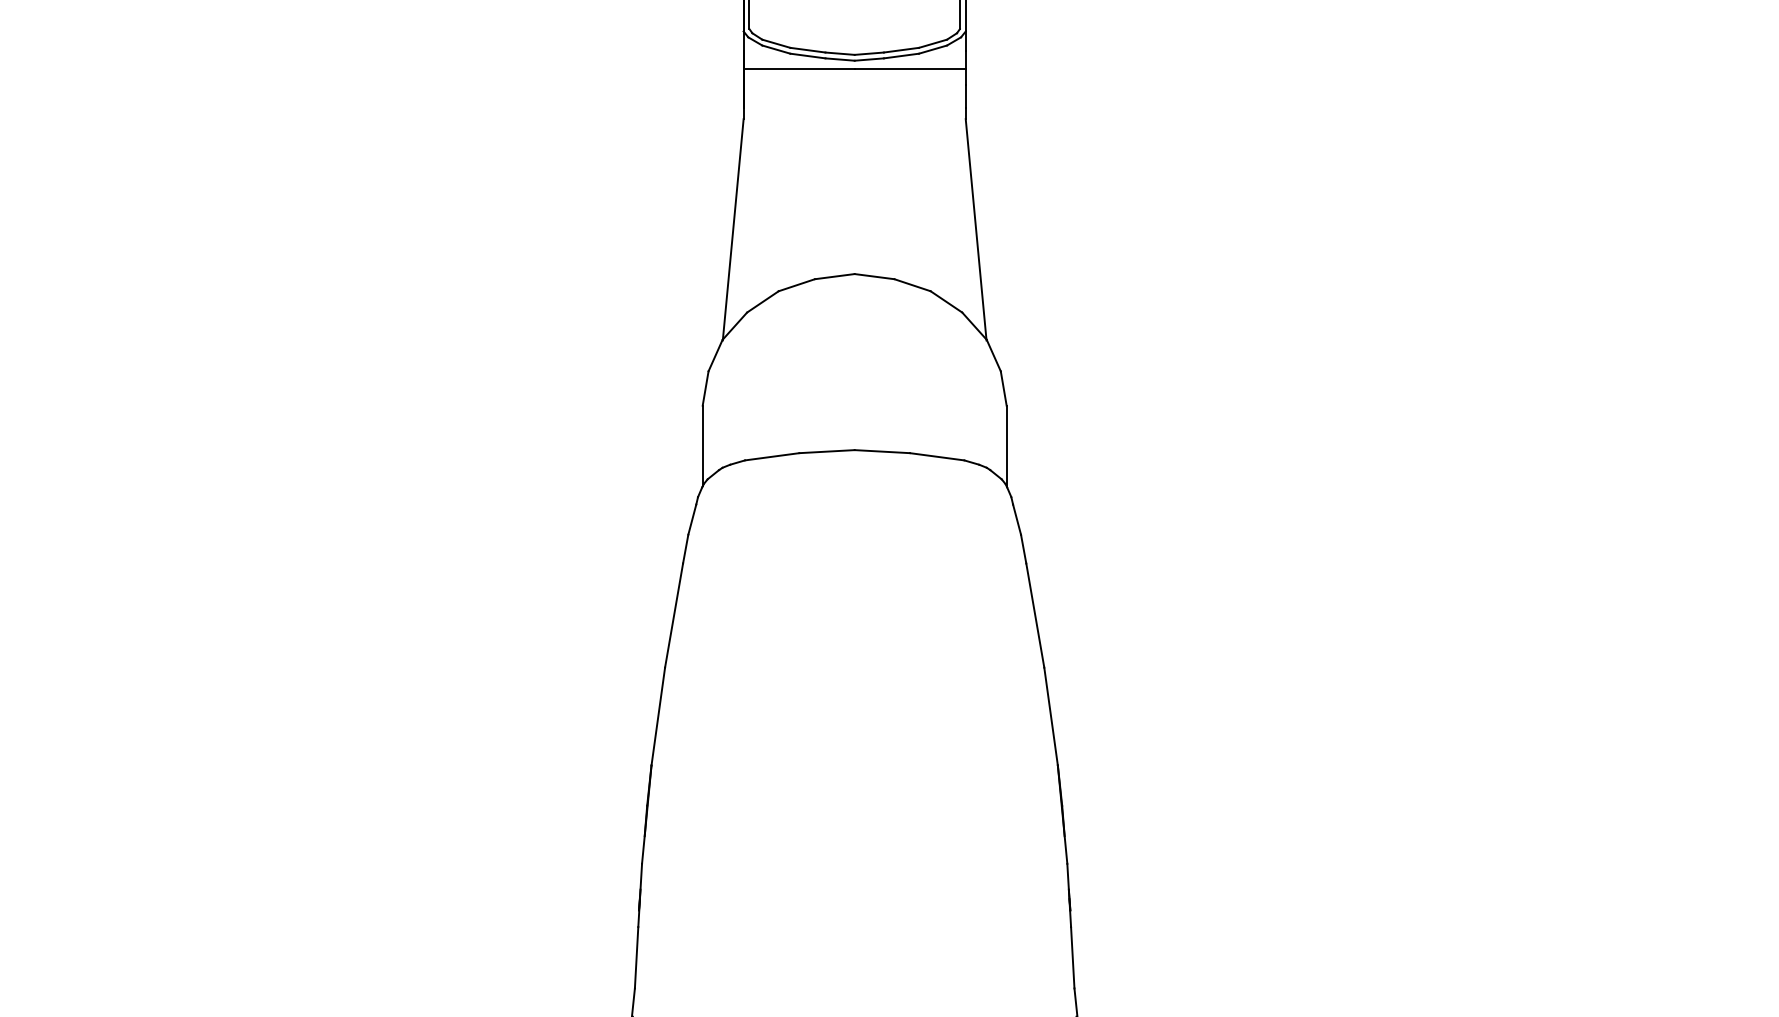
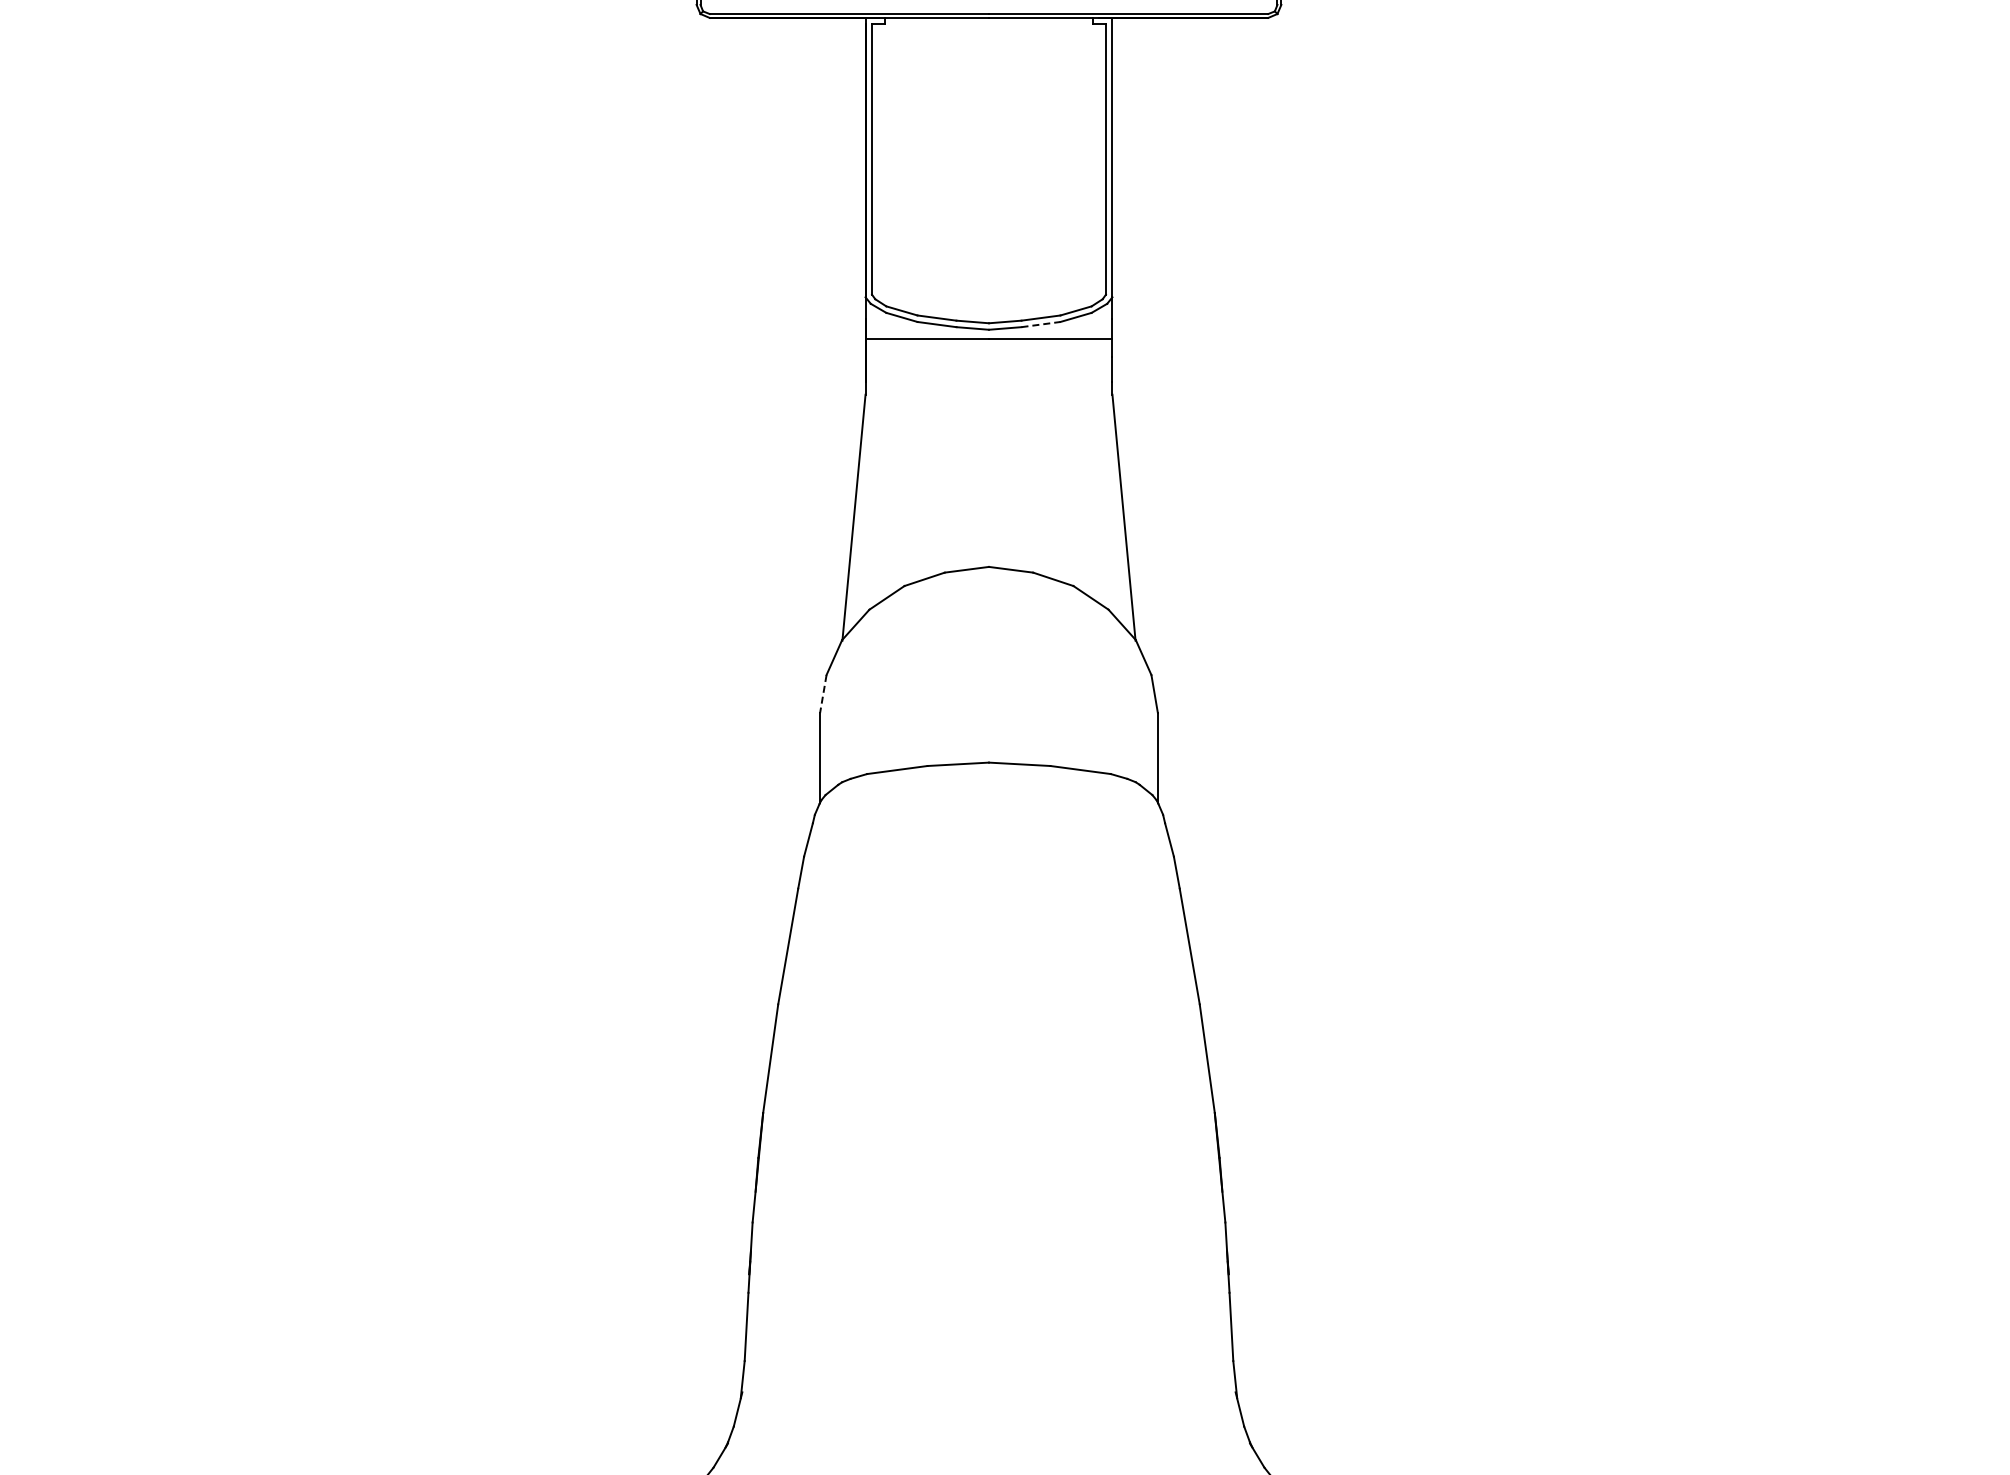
line: (901, 55) -> (1040, 324), solid -> dashed
line: (705, 388) -> (823, 694), solid -> dashed

